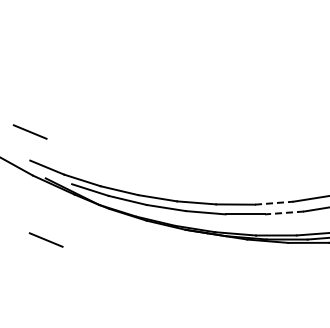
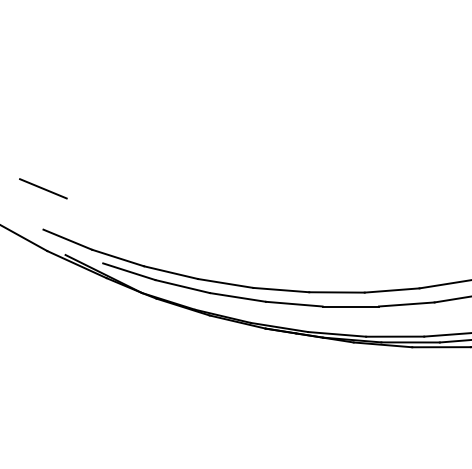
line: (274, 203) -> (392, 290), dashed -> solid
line: (284, 212) -> (406, 303), dashed -> solid
line: (45, 239) -> (65, 342), removed

